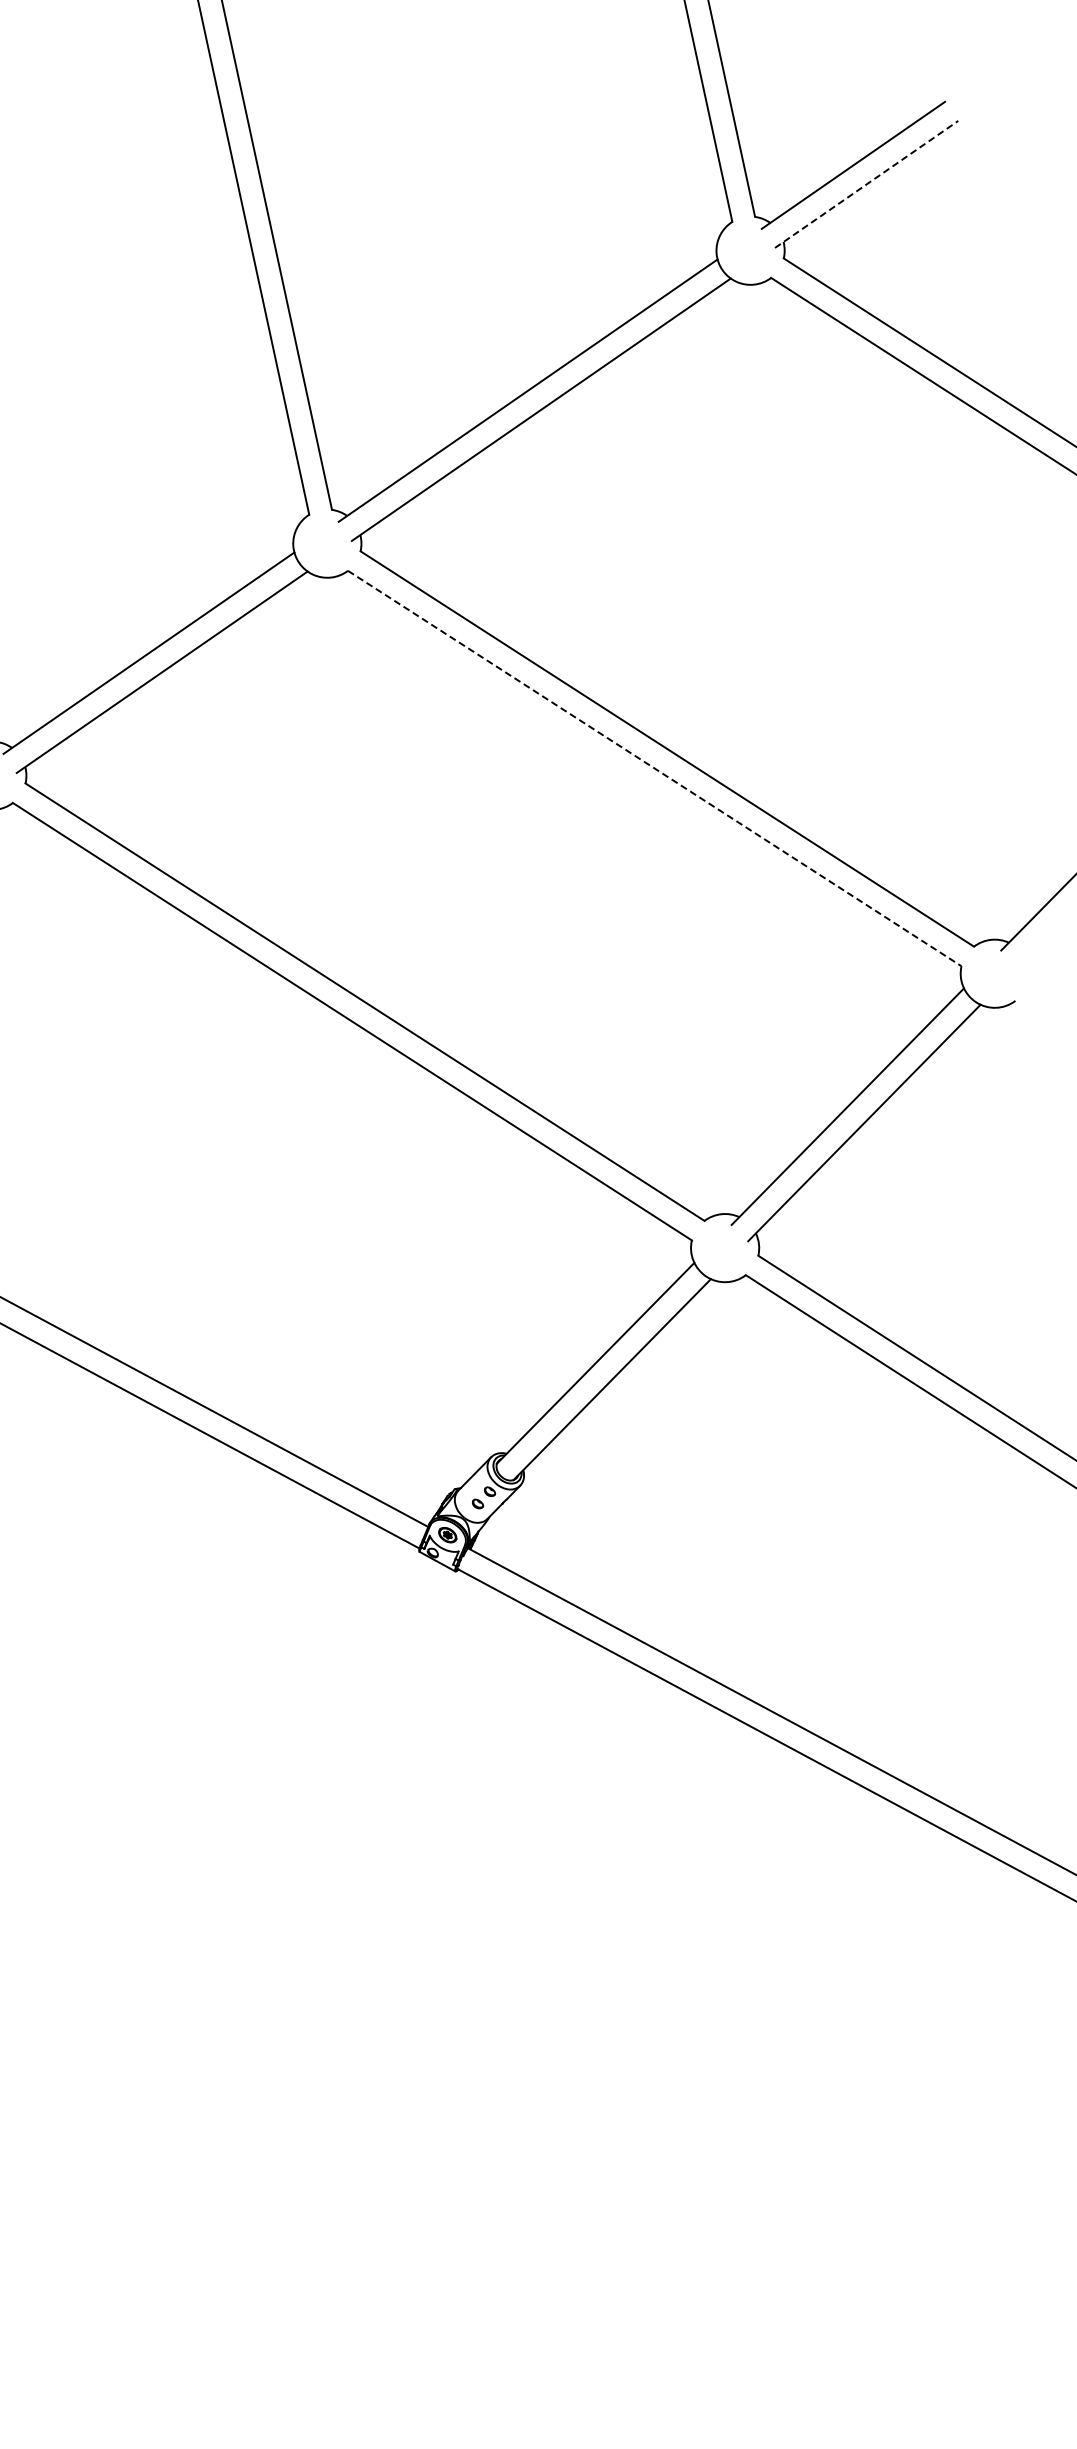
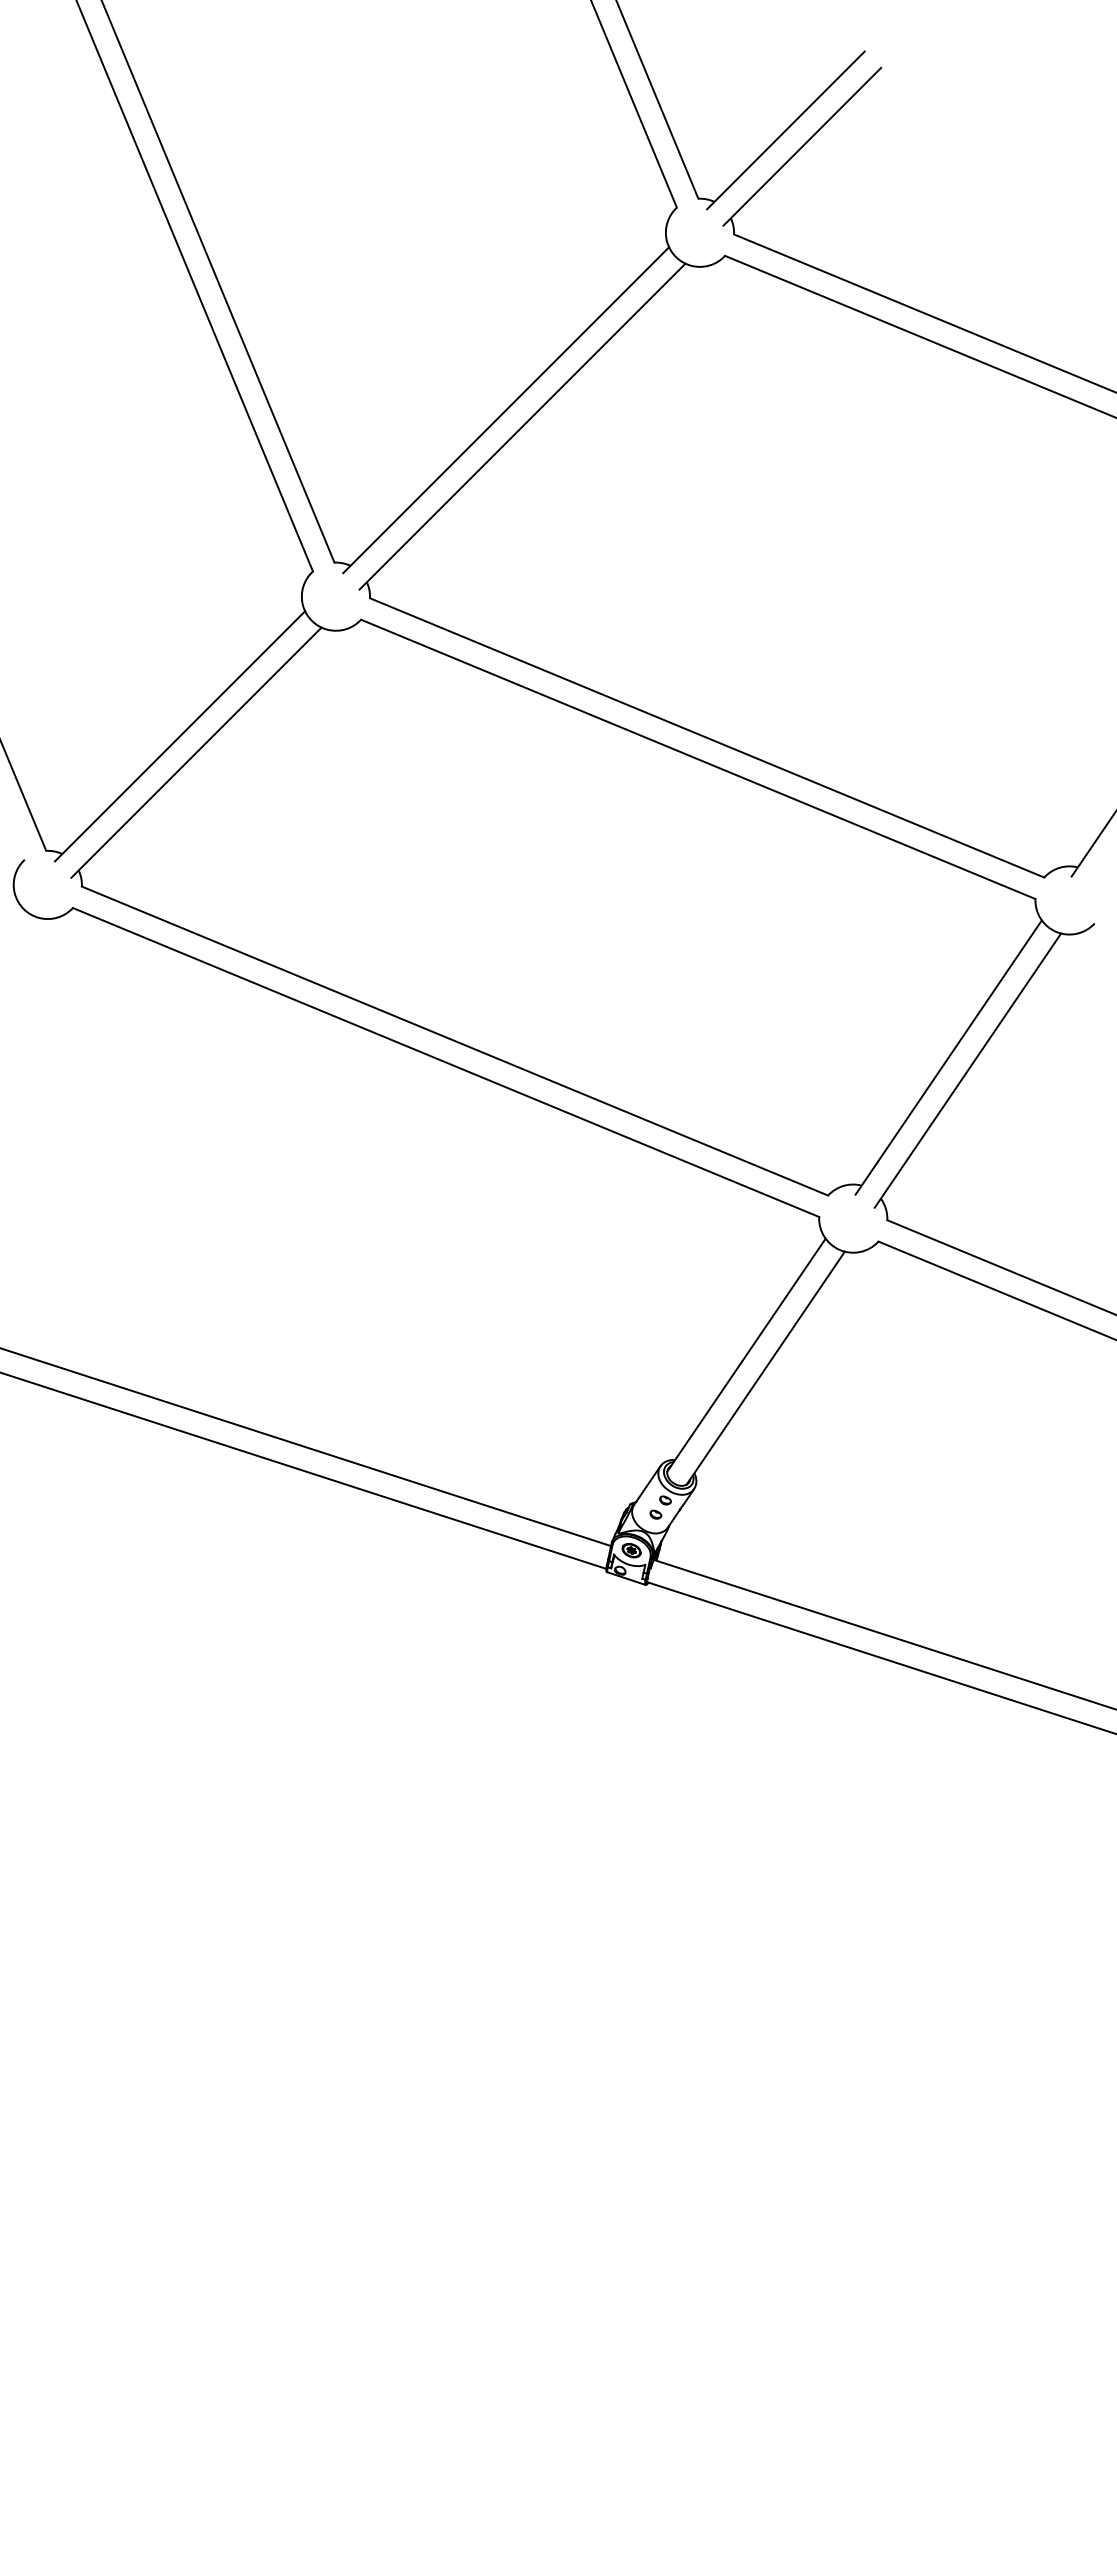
line: (866, 184) -> (802, 146), dashed -> solid
line: (654, 768) -> (698, 759), dashed -> solid

